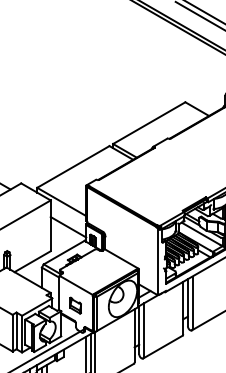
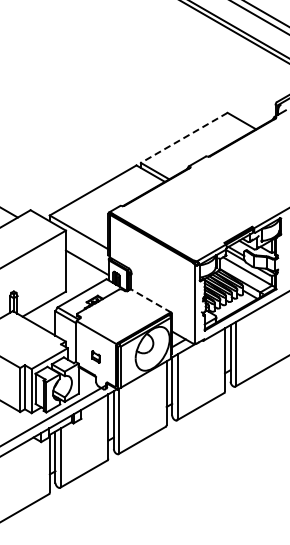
line: (148, 123) -> (183, 138), solid -> dashed
line: (121, 258) -> (151, 300), solid -> dashed
part: (75, 305) -> (95, 356), size x0.6

